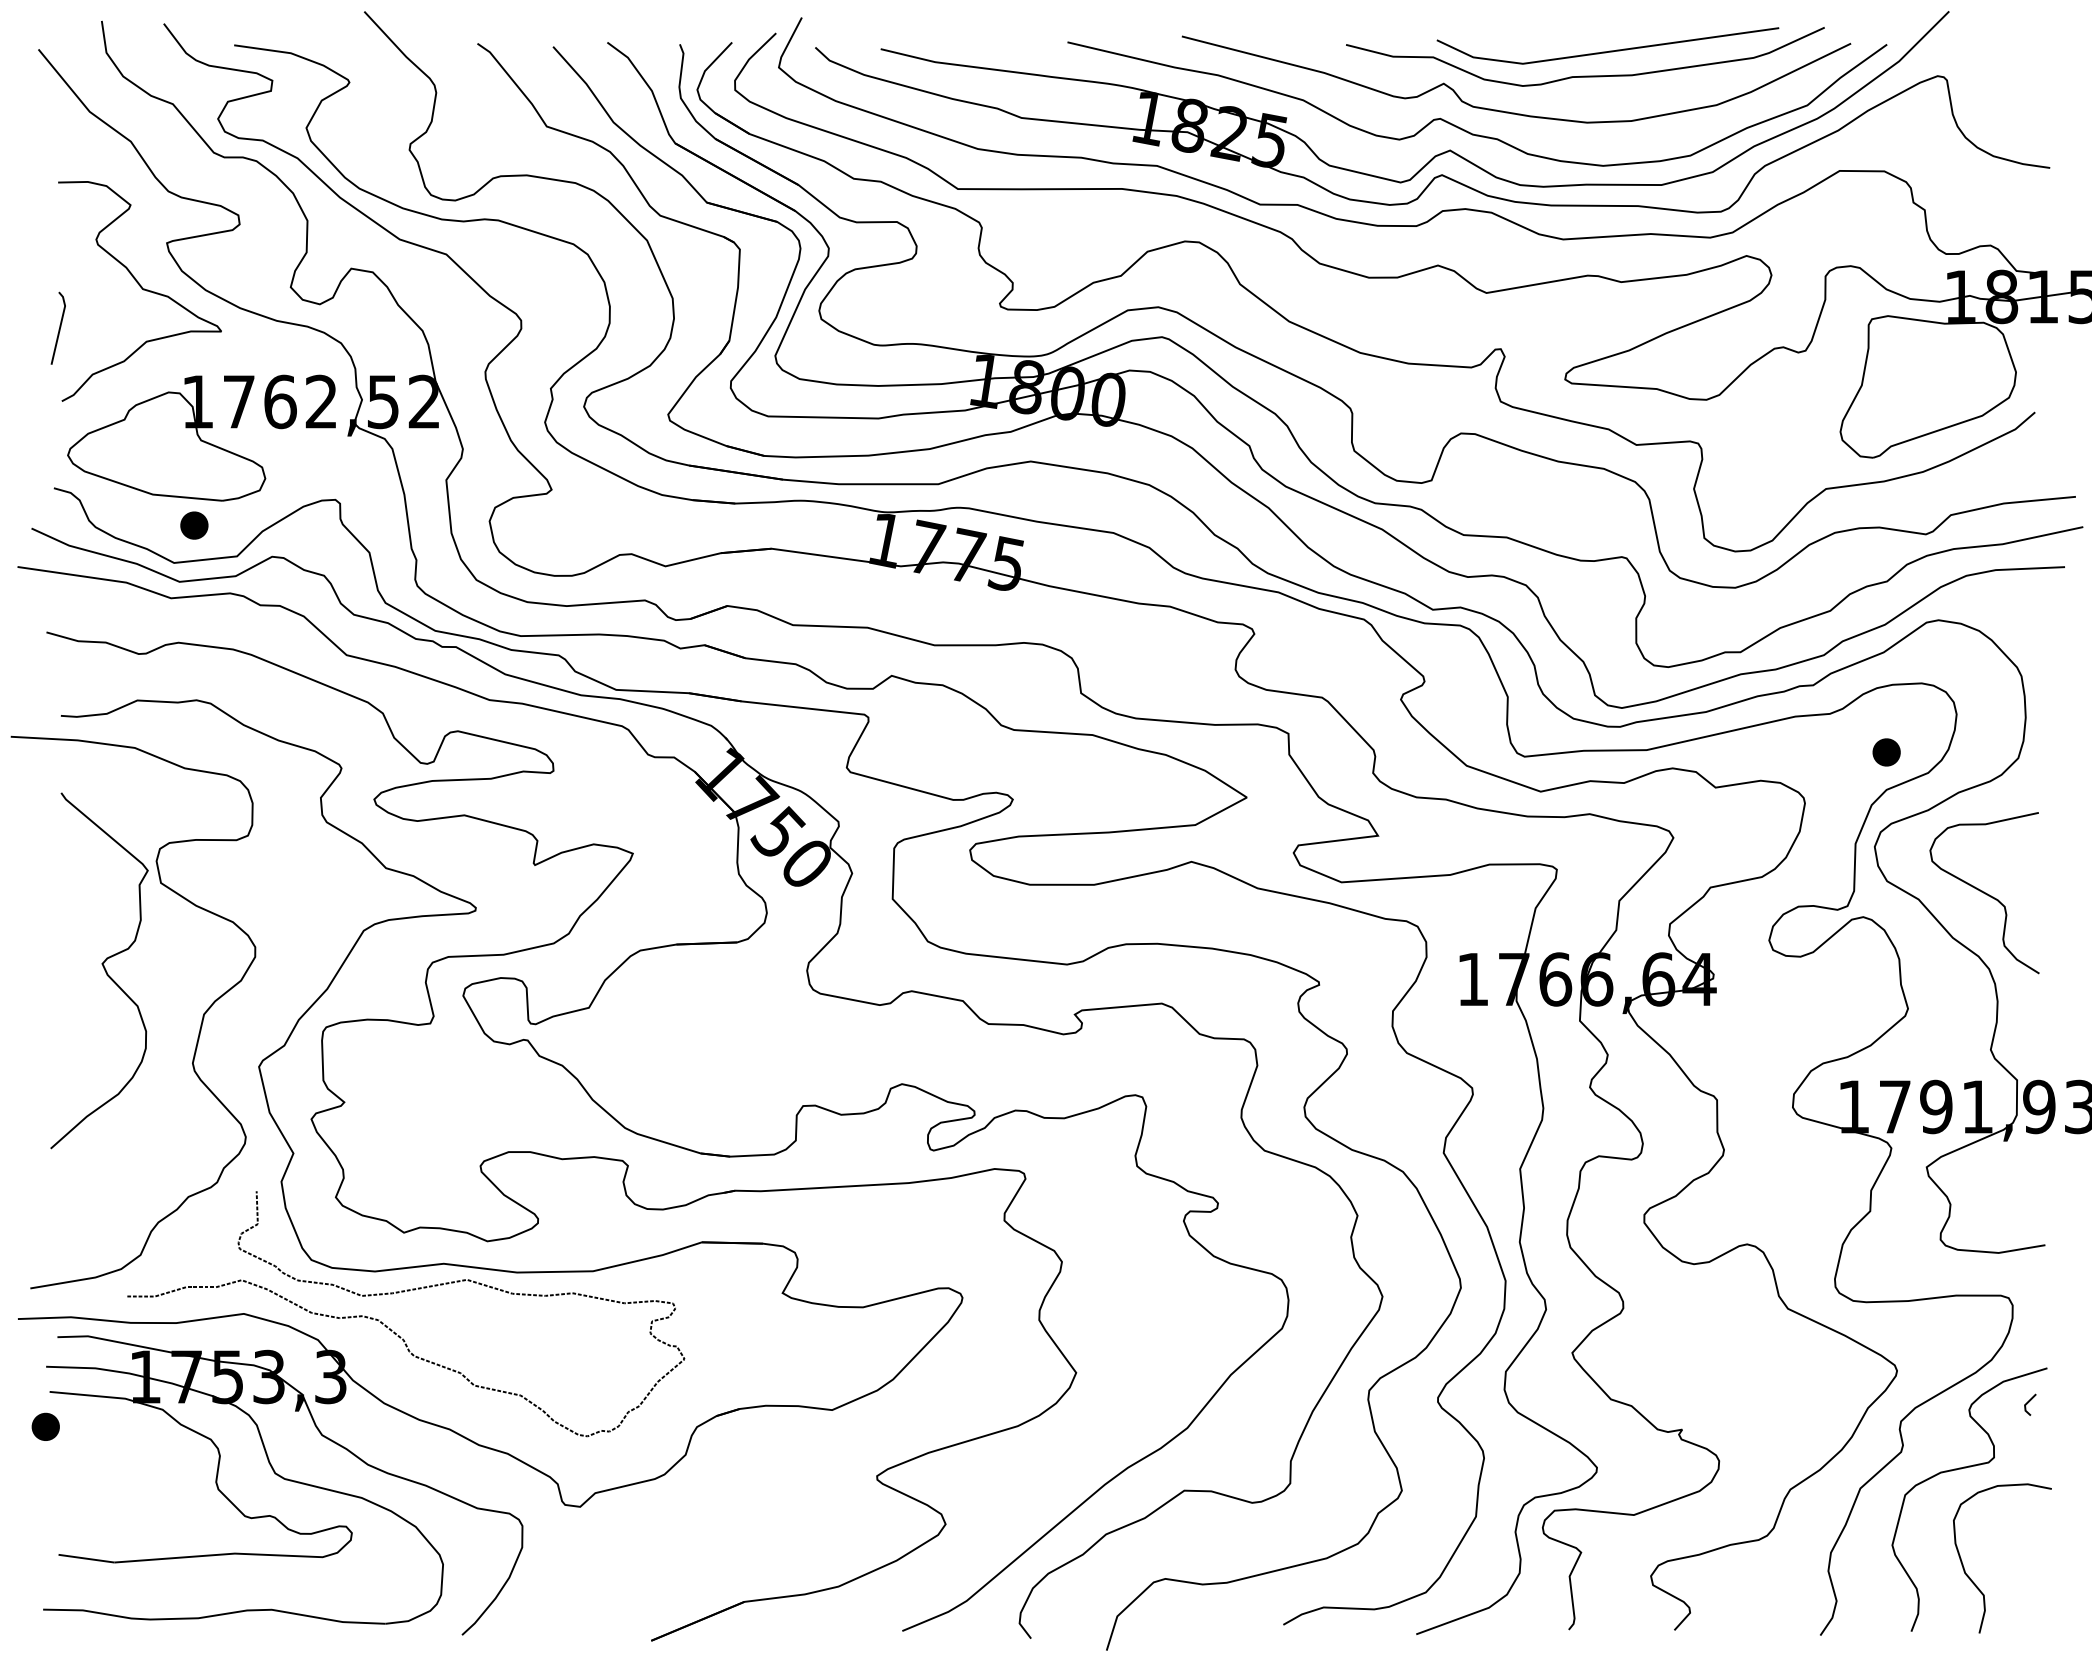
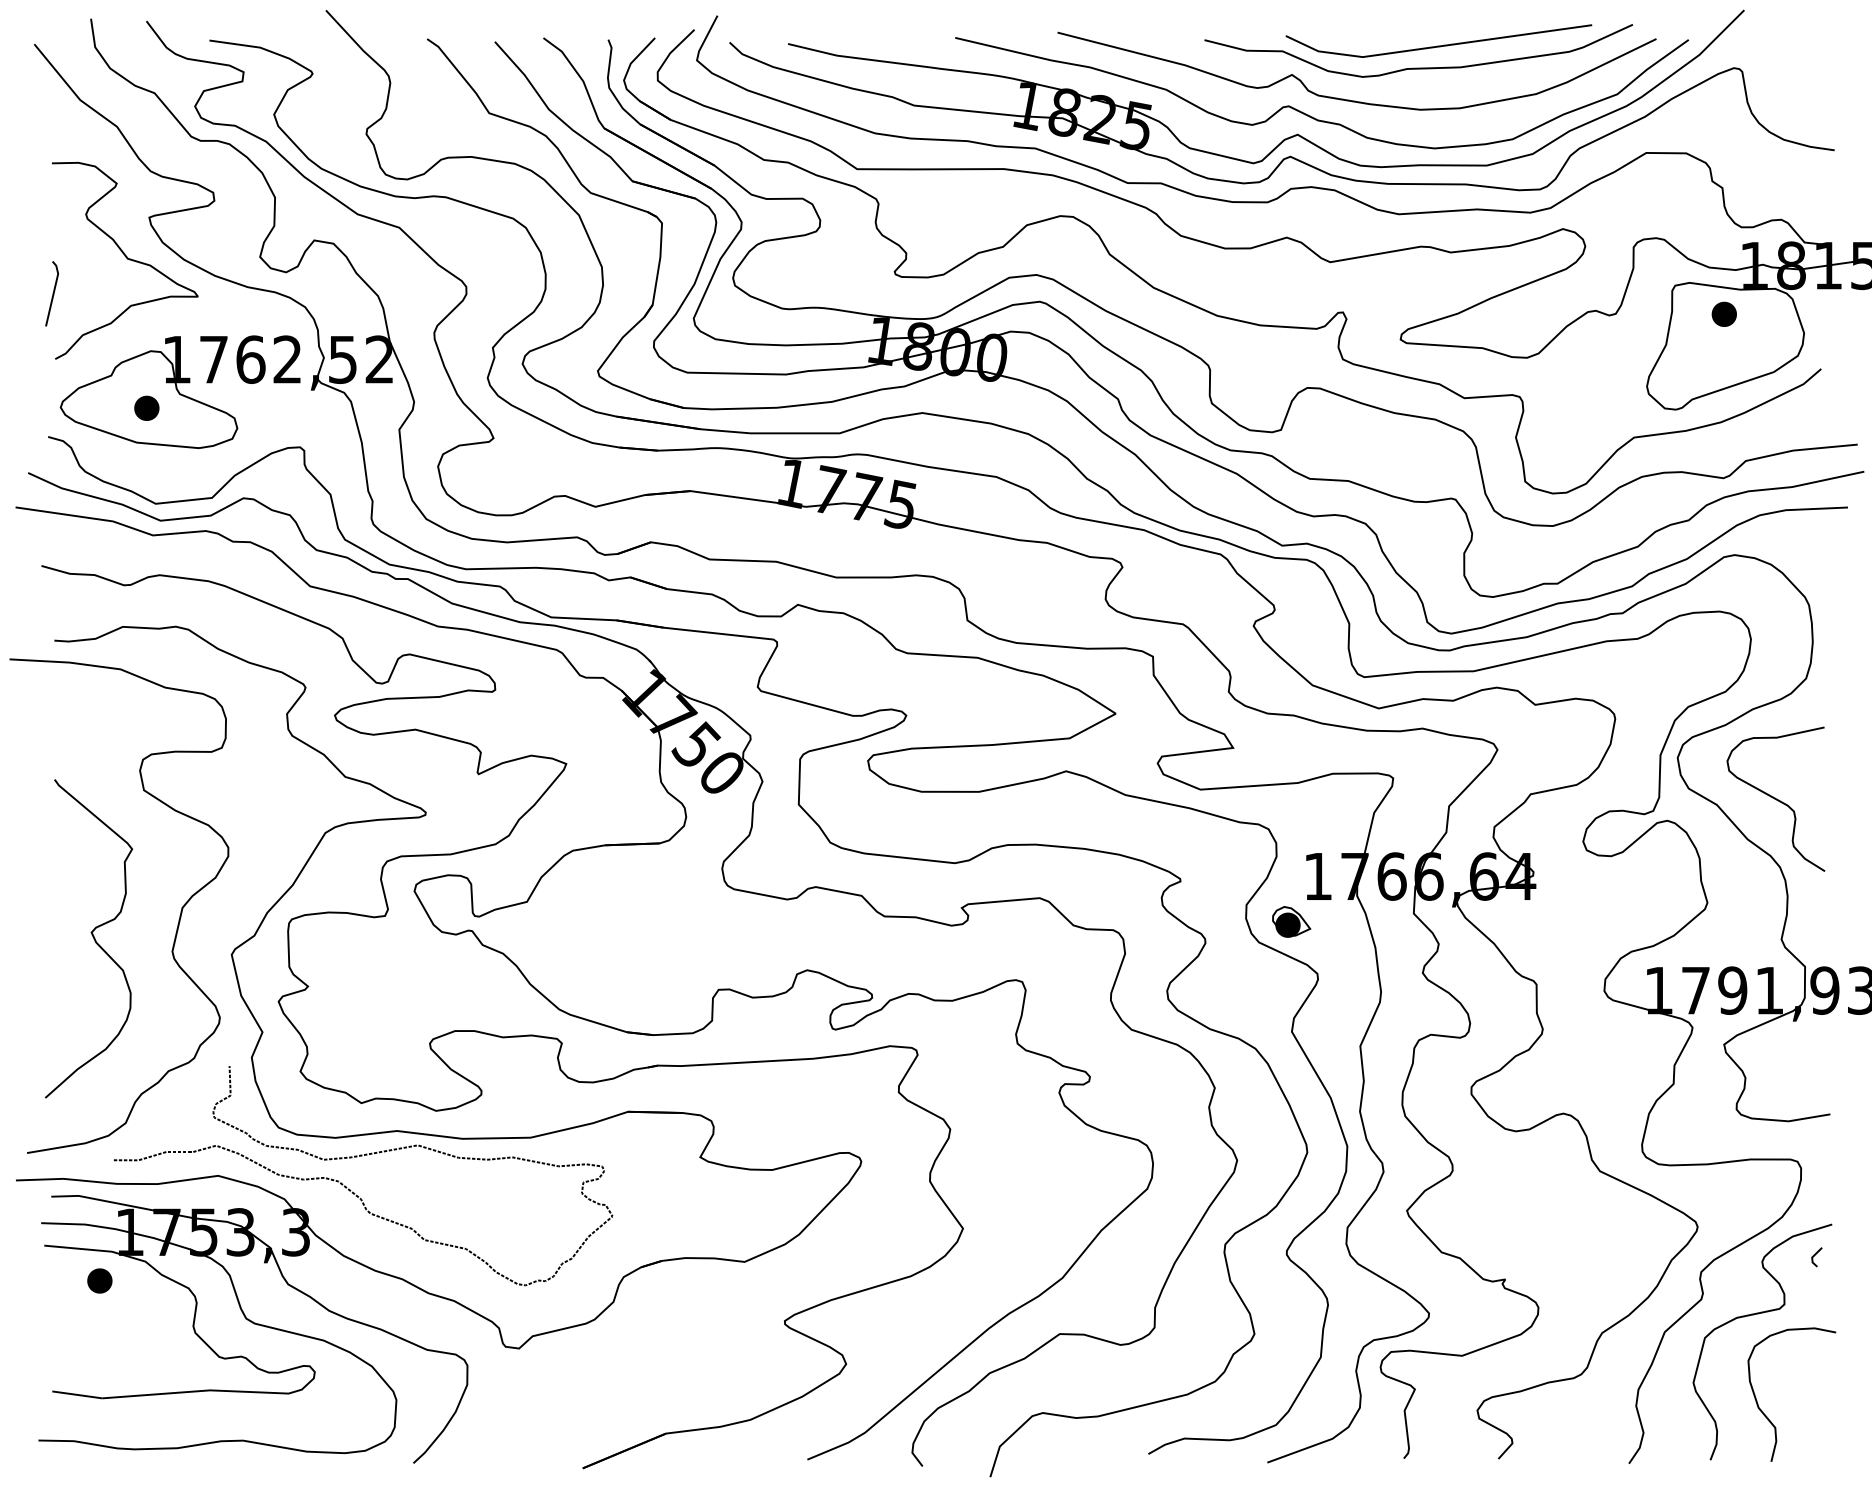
part: (193, 524) -> (146, 407), moved
part: (1885, 751) -> (1723, 313), moved
part: (100, 970) -> (89, 938), moved
part: (1443, 1029) -> (1291, 921), added
part: (45, 1426) -> (99, 1280), moved

